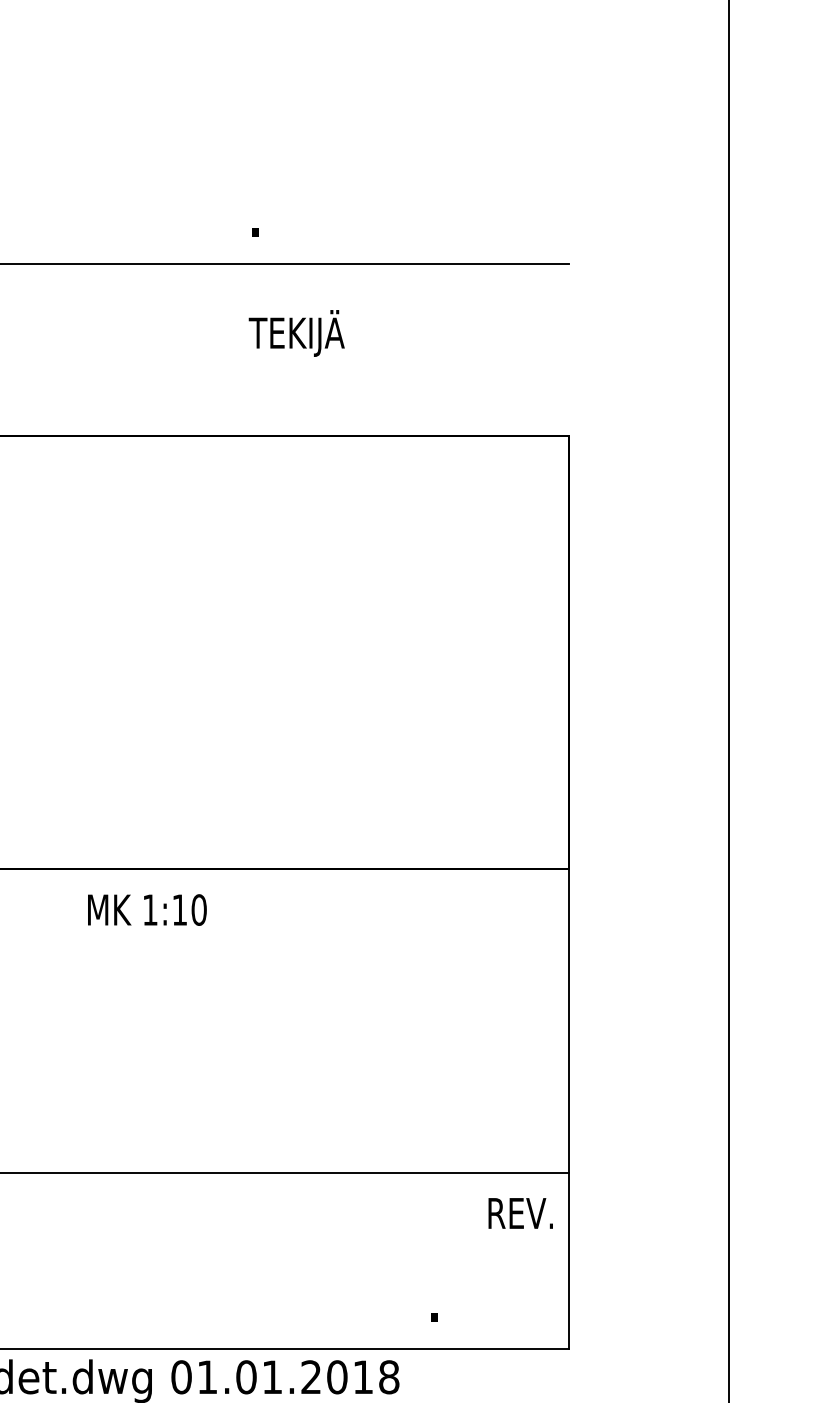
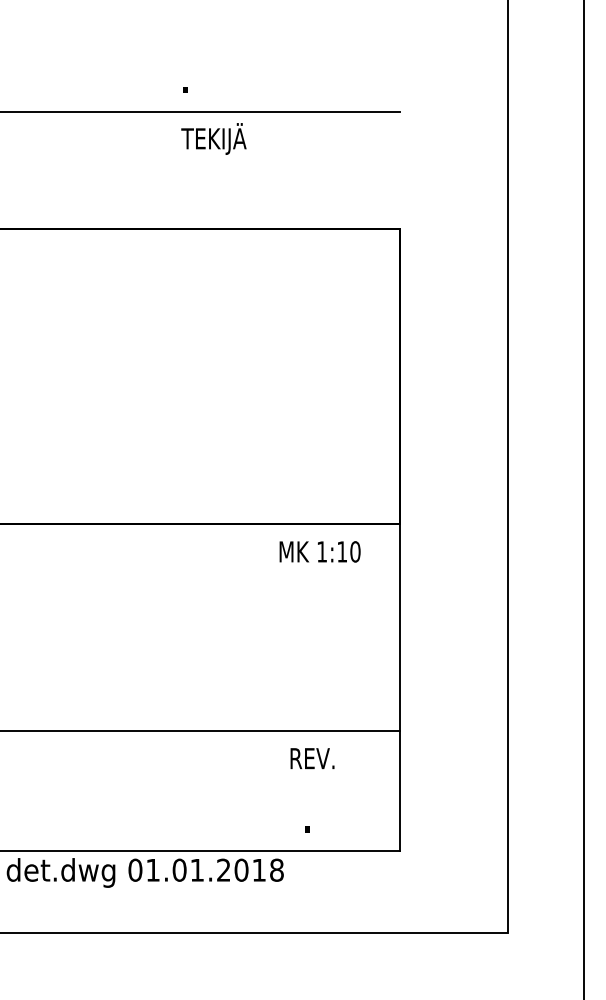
text: (296, 332) -> (213, 138), moved
text: (146, 909) -> (319, 551), moved
text: (520, 1213) -> (312, 758), moved

